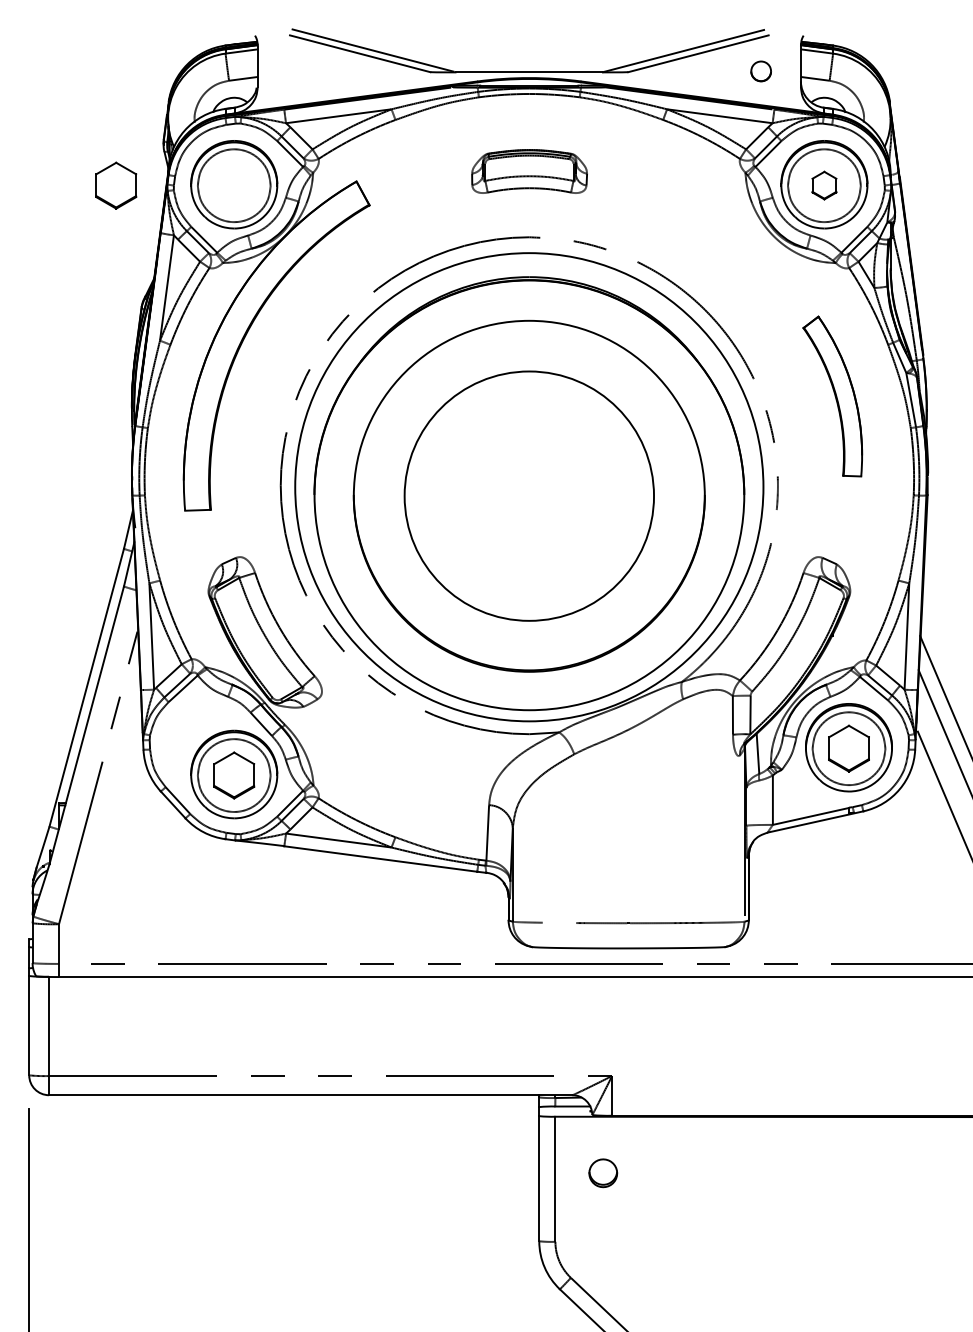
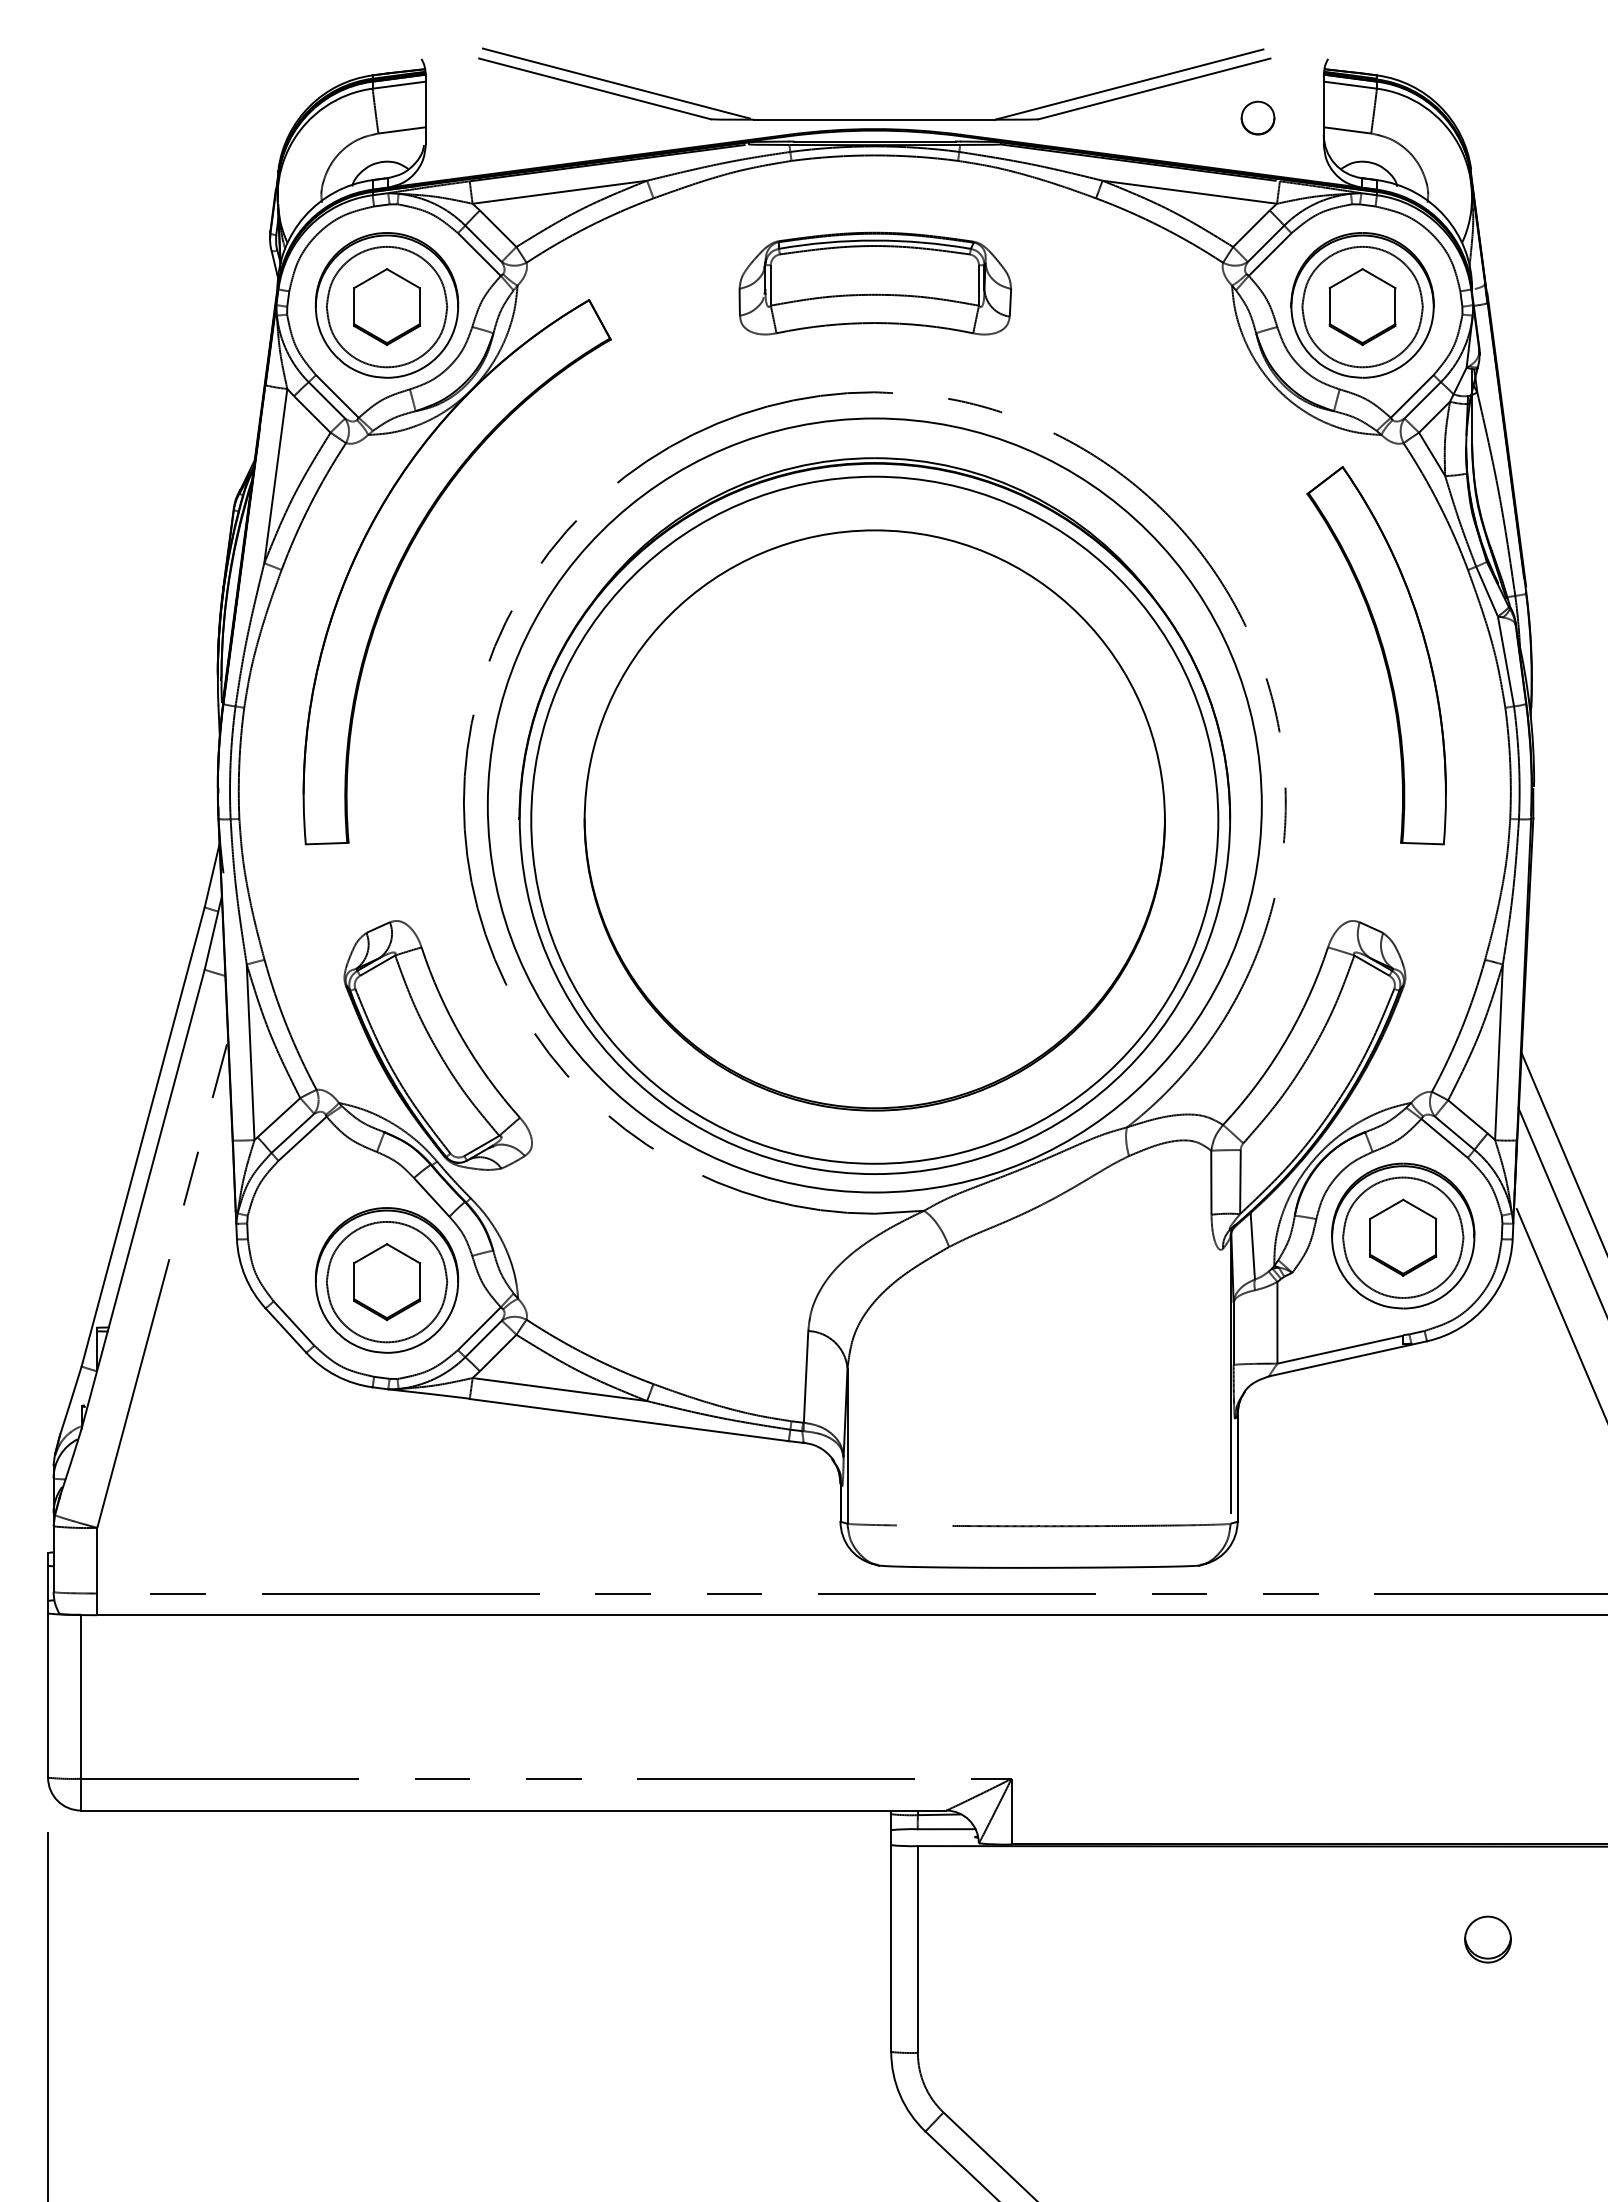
part: (529, 171) -> (875, 283), size x1.43
part: (116, 185) -> (387, 306), moved
part: (824, 185) -> (1362, 306), size x1.67
part: (832, 396) -> (1375, 655), size x1.43
circle: (529, 495) -> (875, 819), size x1.67
part: (603, 1173) -> (1488, 1939), moved

